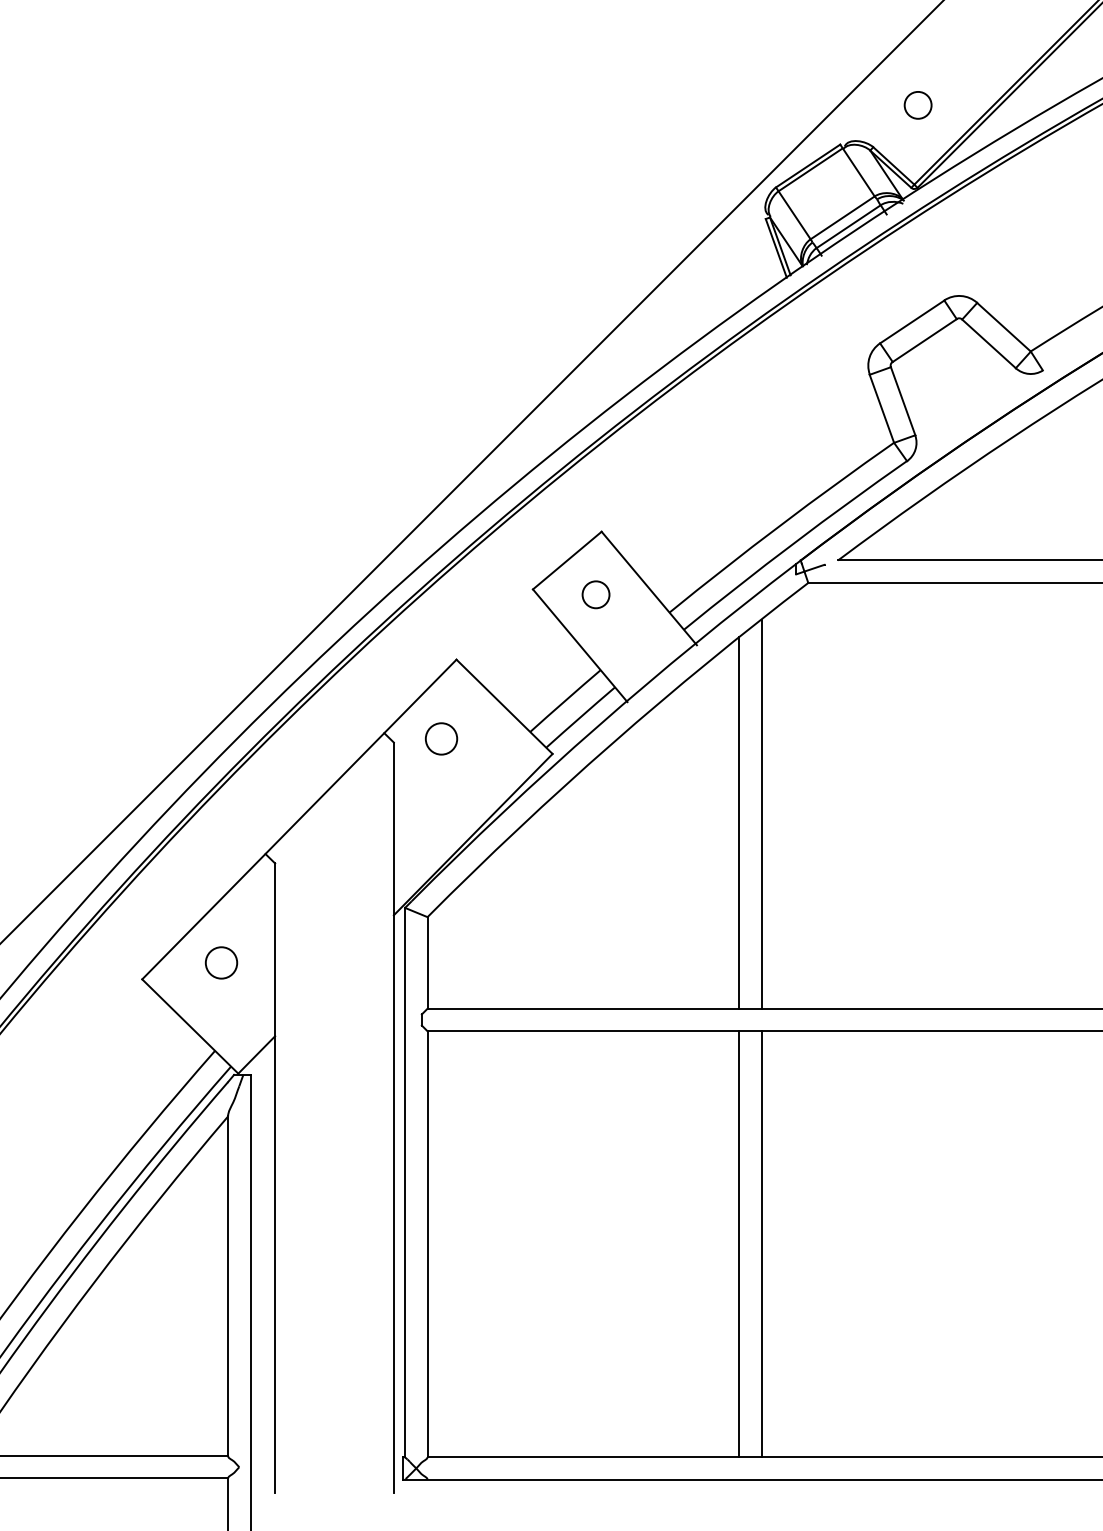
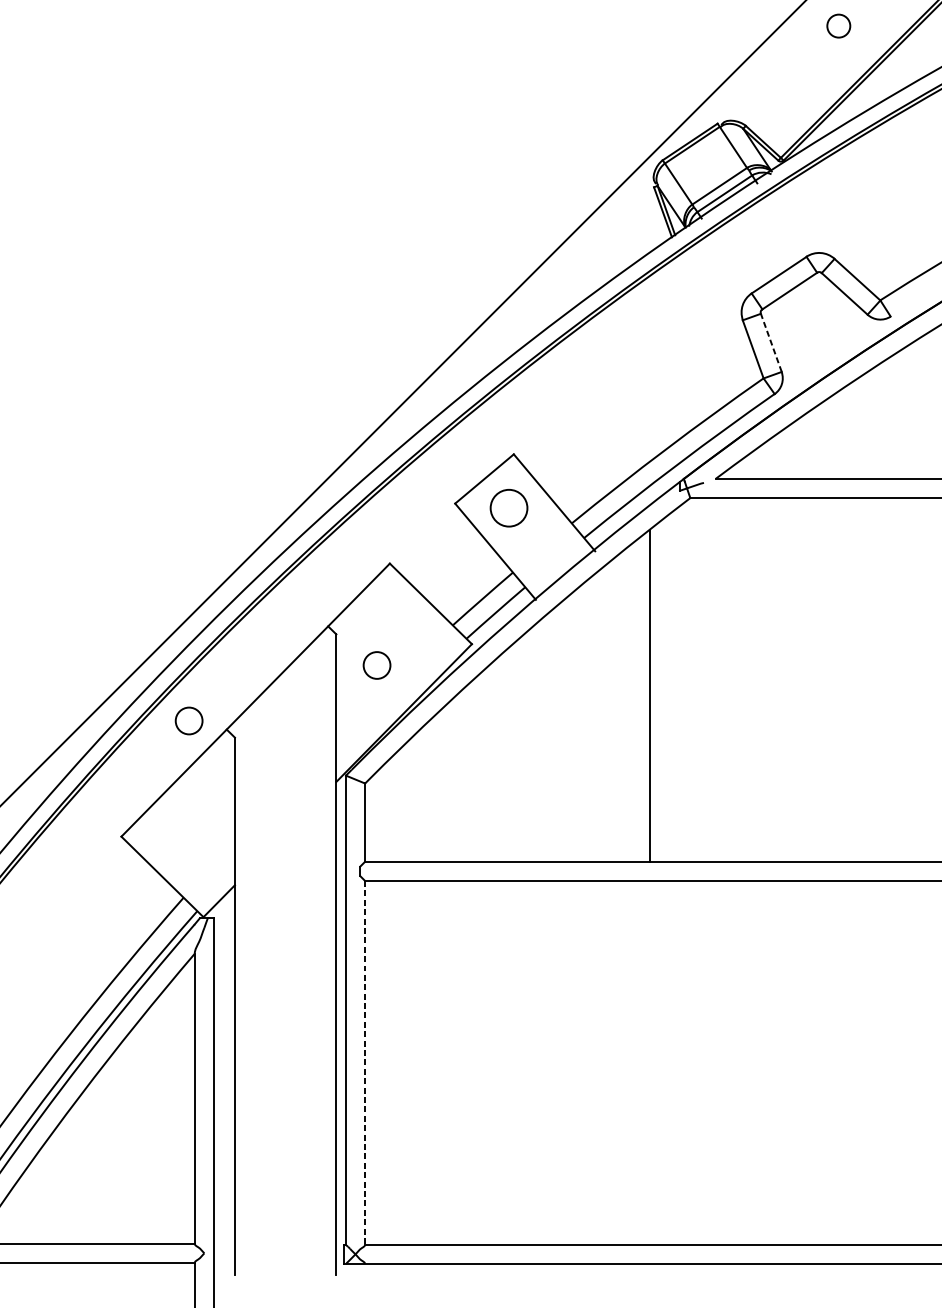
circle: (917, 105) -> (838, 26), moved
line: (902, 400) -> (770, 342), solid -> dashed
circle: (595, 594) -> (508, 507), size x1.6
circle: (441, 738) -> (377, 665), moved
line: (739, 822) -> (631, 702), removed
circle: (221, 962) -> (189, 720), moved
line: (427, 1244) -> (365, 1063), solid -> dashed
line: (739, 1244) -> (631, 1063), removed
line: (761, 1244) -> (650, 1063), removed

